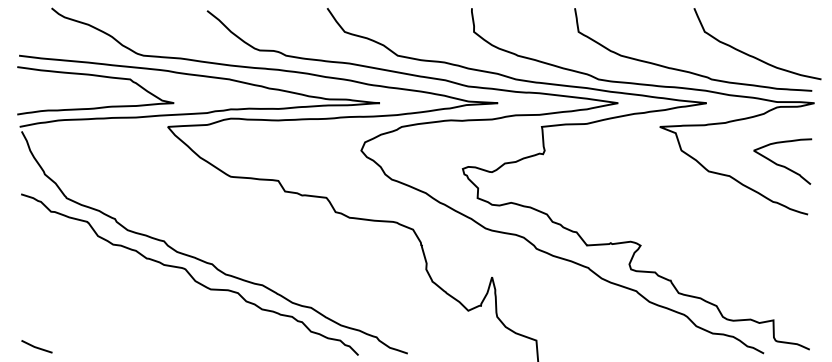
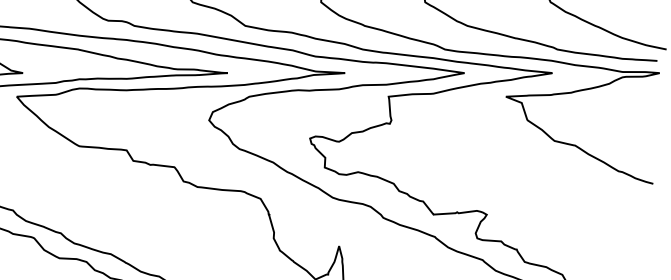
curve: (780, 164) -> (625, 134), removed

